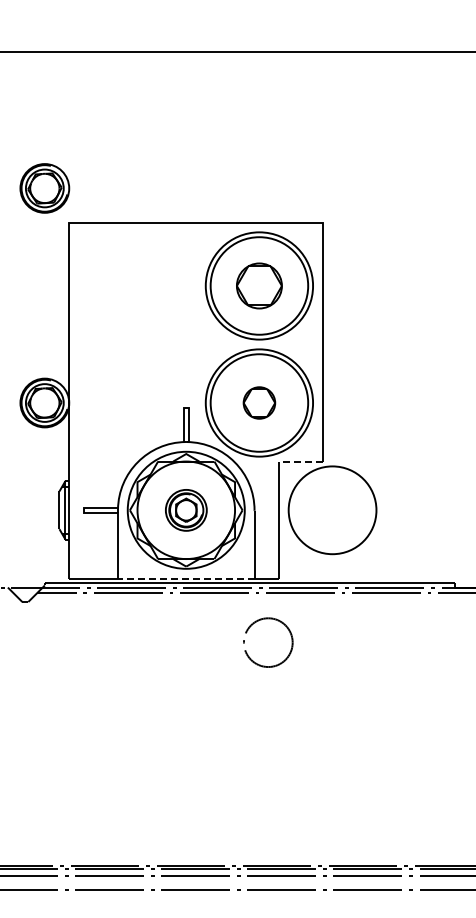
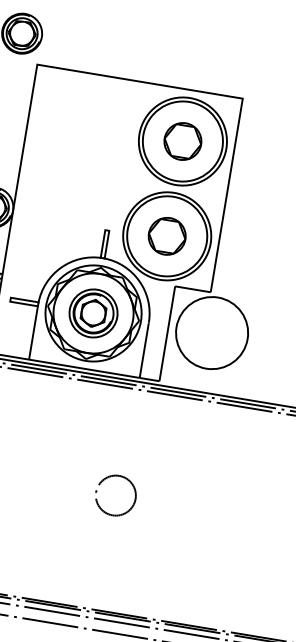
part: (259, 402) -> (167, 235), size x1.43
line: (300, 461) -> (192, 289), dashed -> solid
part: (186, 510) -> (93, 313), size x1.43
line: (185, 578) -> (83, 368), dashed -> solid
part: (279, 622) -> (127, 480), moved

